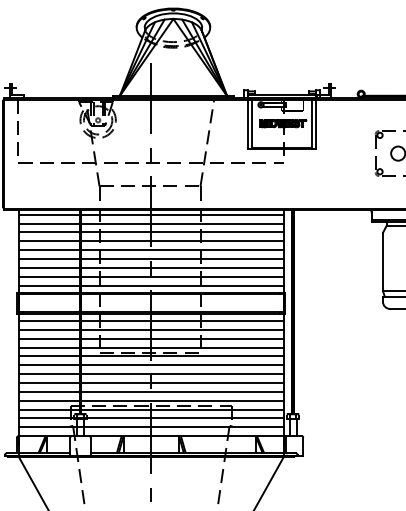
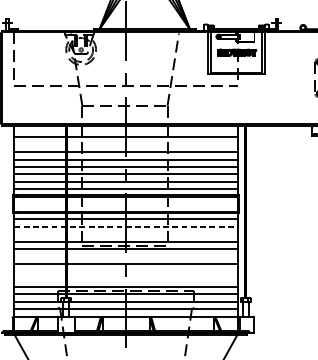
line: (151, 214) -> (126, 129), removed
line: (151, 232) -> (126, 144), removed
line: (152, 329) -> (127, 226), solid -> dashed
line: (151, 338) -> (126, 234), removed
line: (151, 365) -> (126, 256), removed
line: (151, 383) -> (126, 272), removed
line: (151, 391) -> (126, 278), removed

